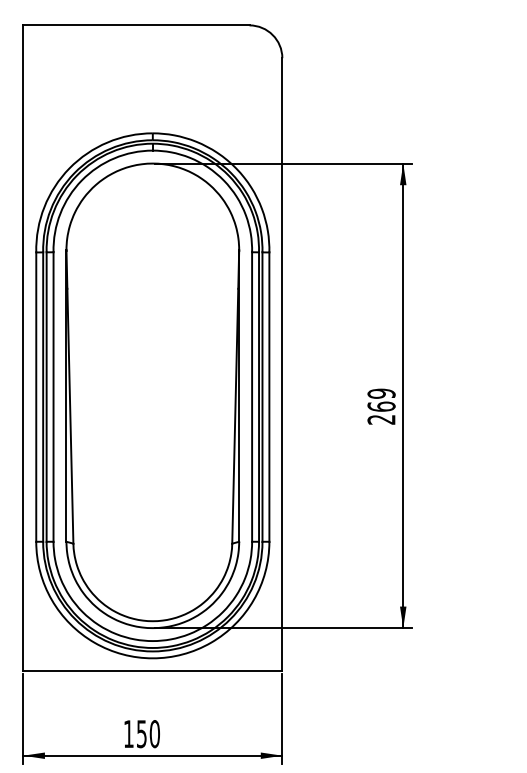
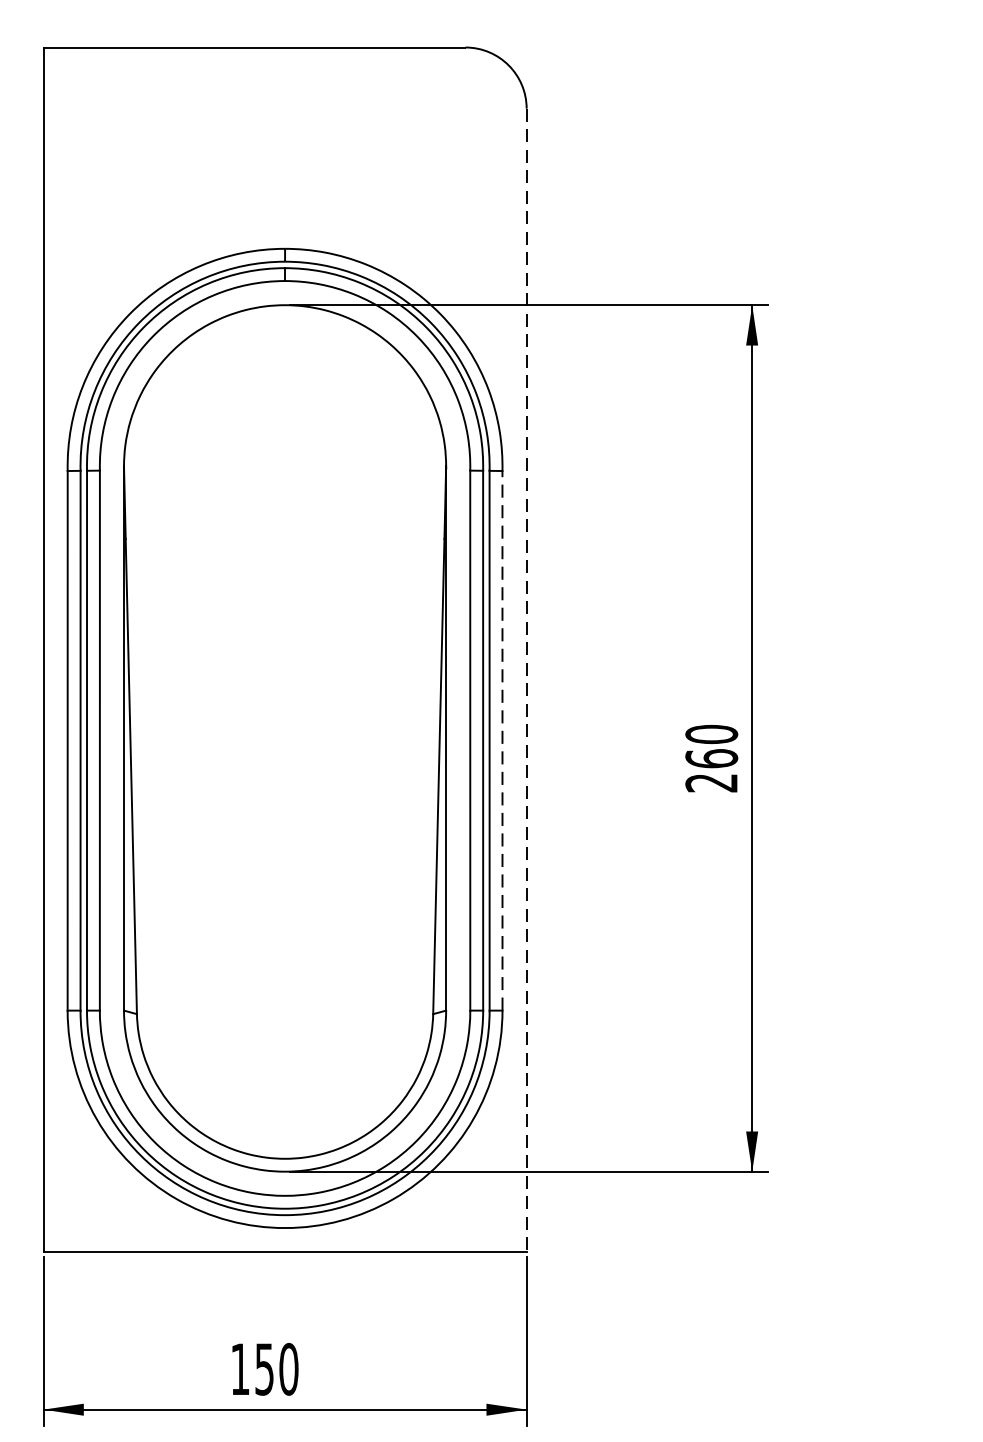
line: (282, 364) -> (526, 679), solid -> dashed
text: (381, 393) -> (711, 734), 269 -> 260
line: (269, 397) -> (502, 741), solid -> dashed

